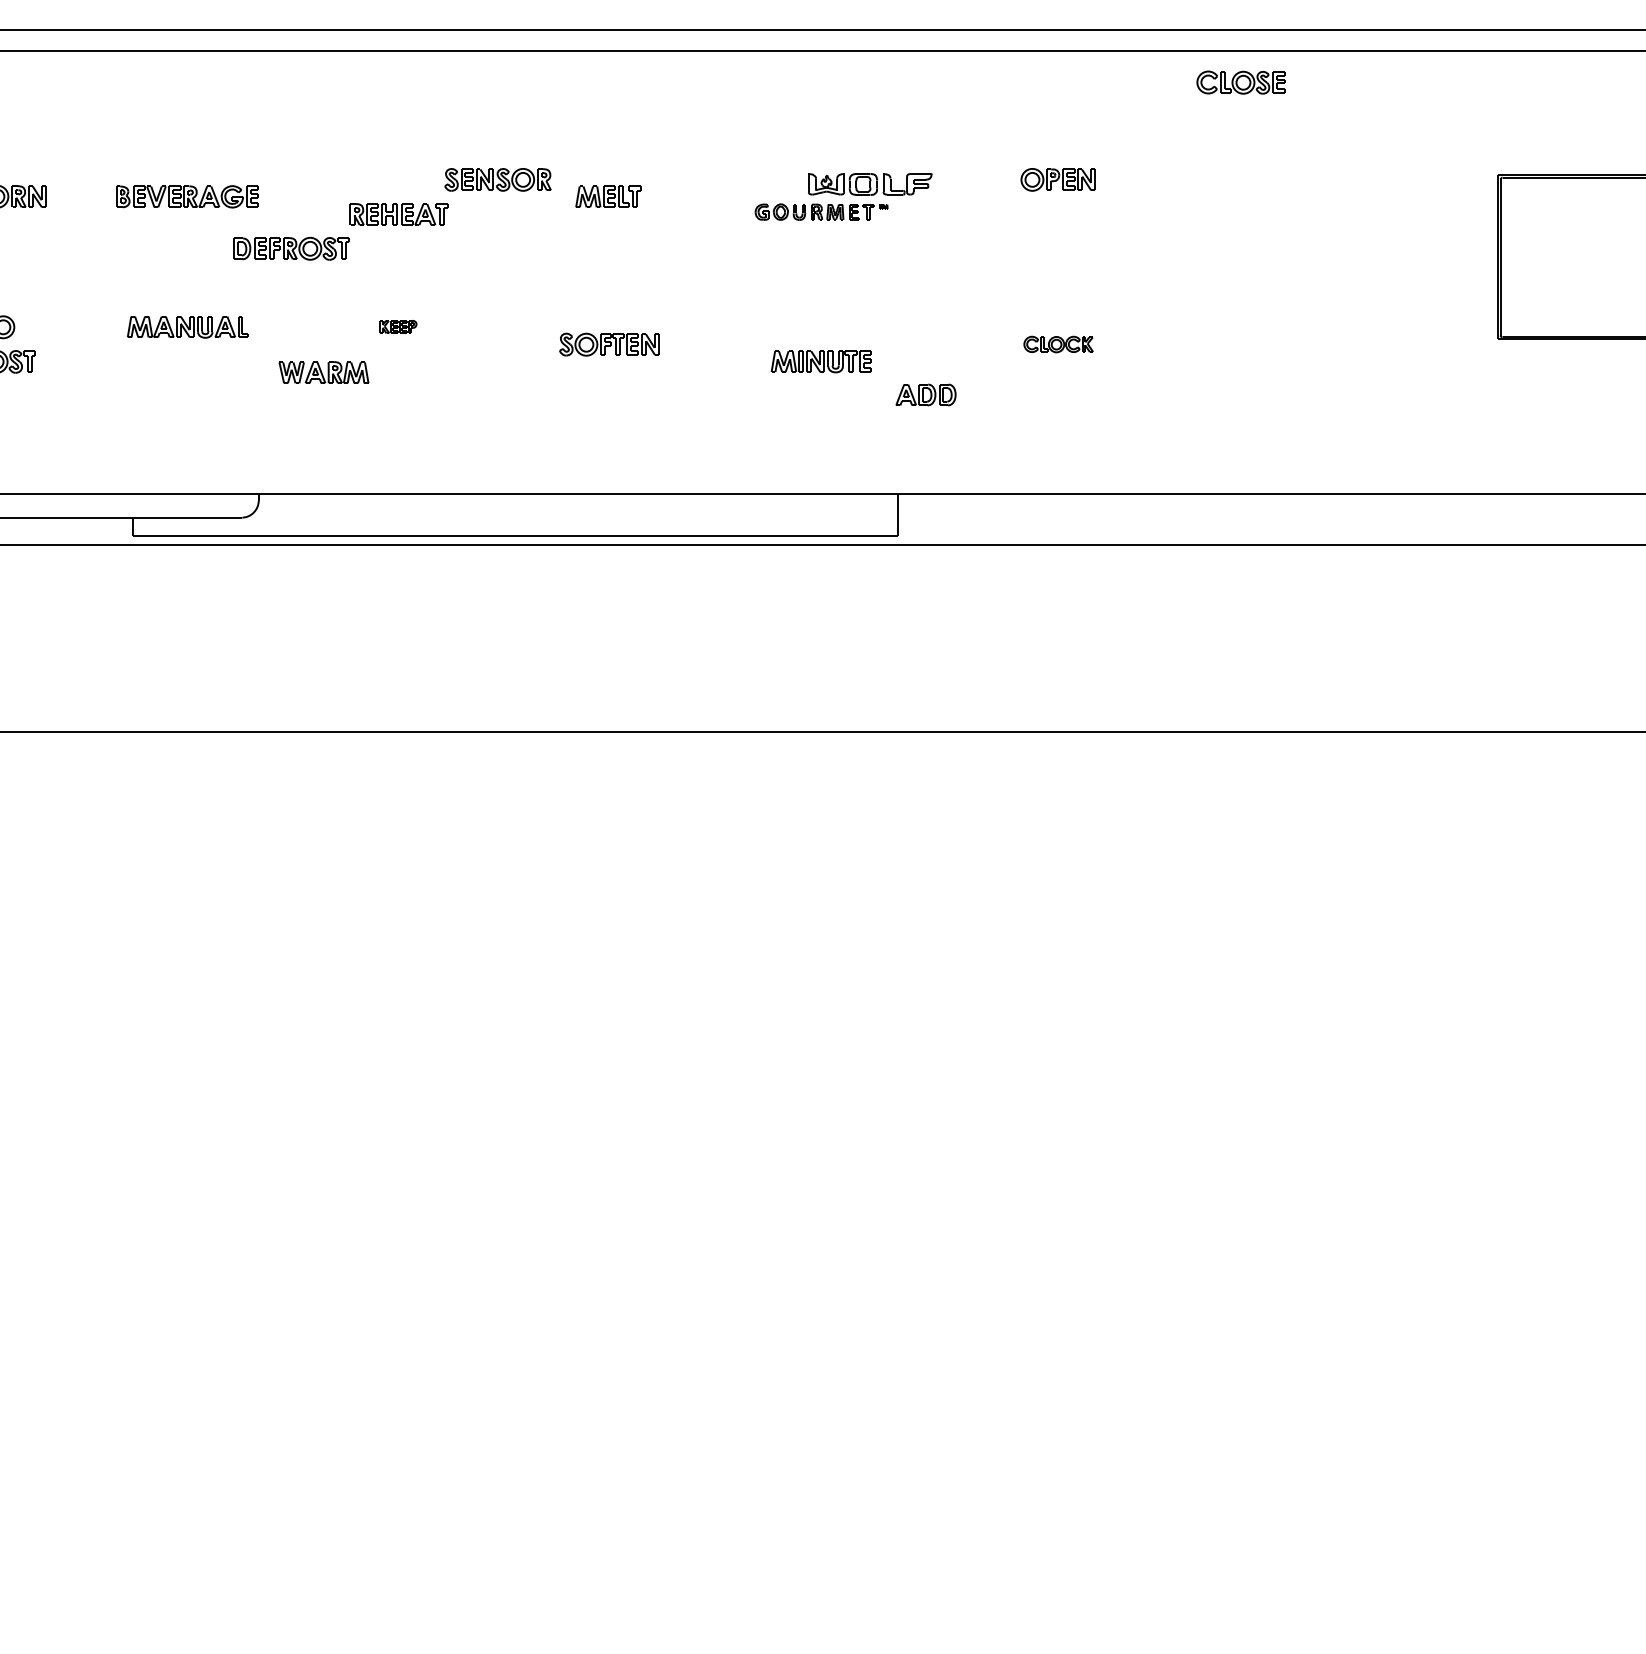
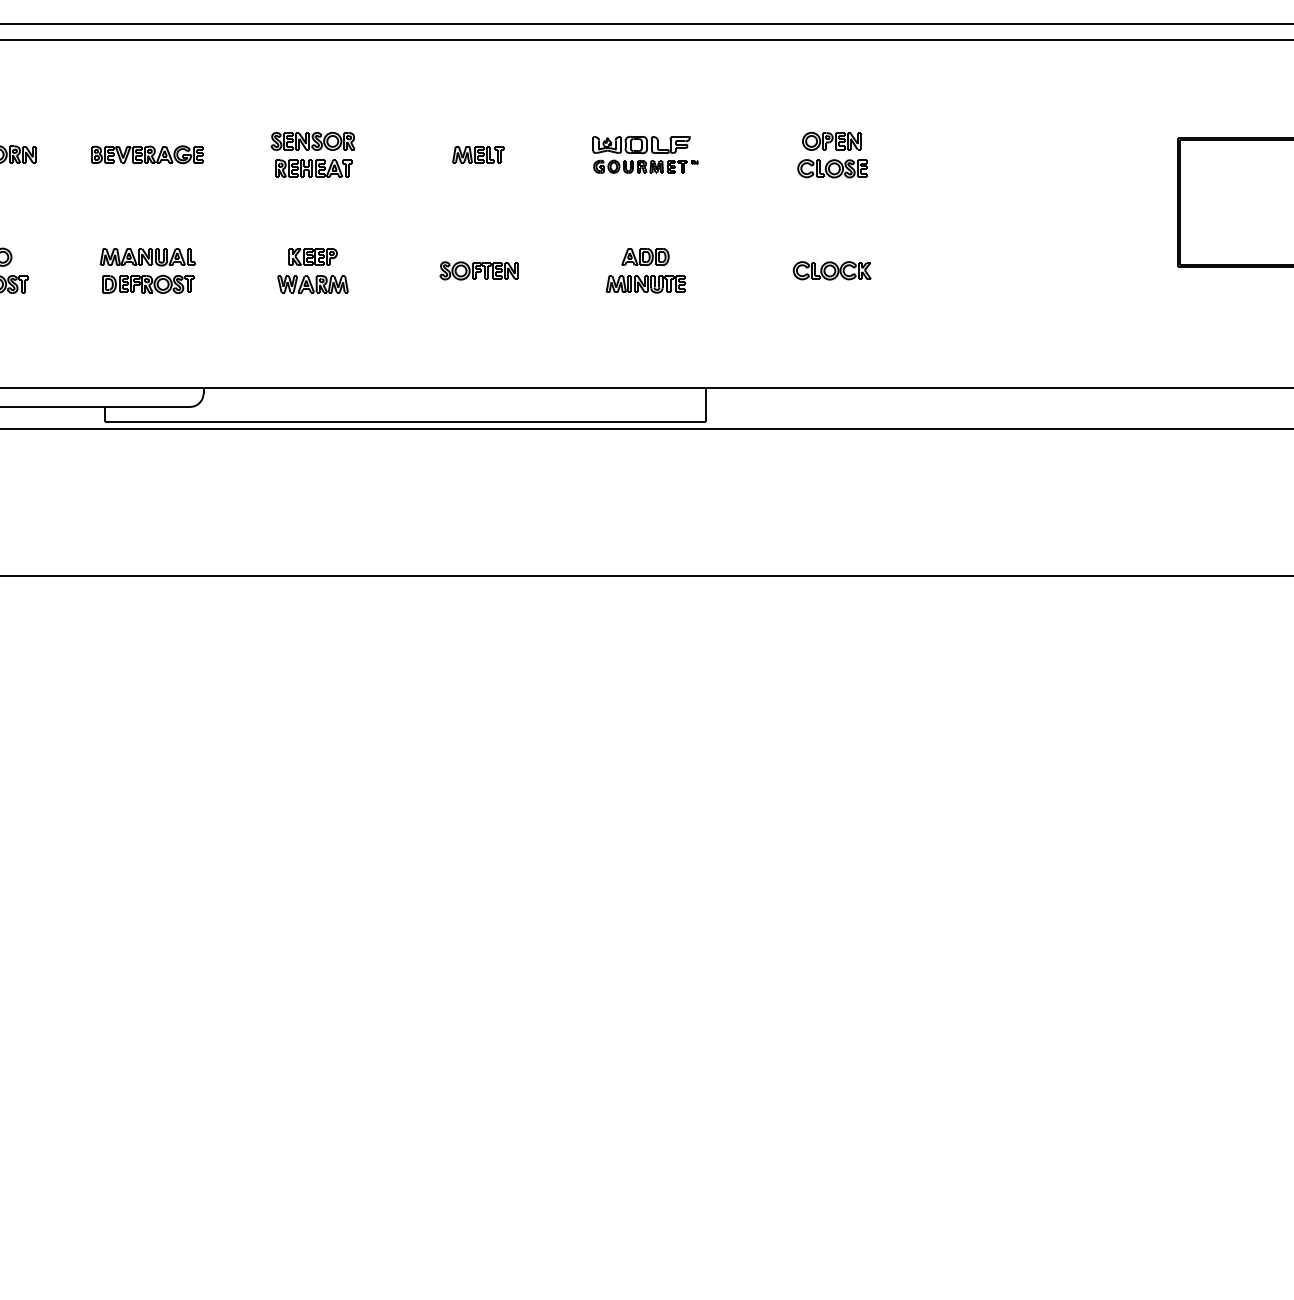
part: (1240, 82) -> (832, 168), moved
part: (497, 179) -> (312, 141), moved
part: (870, 184) -> (641, 145), moved
part: (291, 248) -> (148, 284), moved
part: (398, 326) -> (313, 256), size x1.67
part: (1058, 344) -> (832, 270), size x1.43
part: (323, 372) -> (312, 284), moved
part: (925, 394) -> (645, 256), moved

